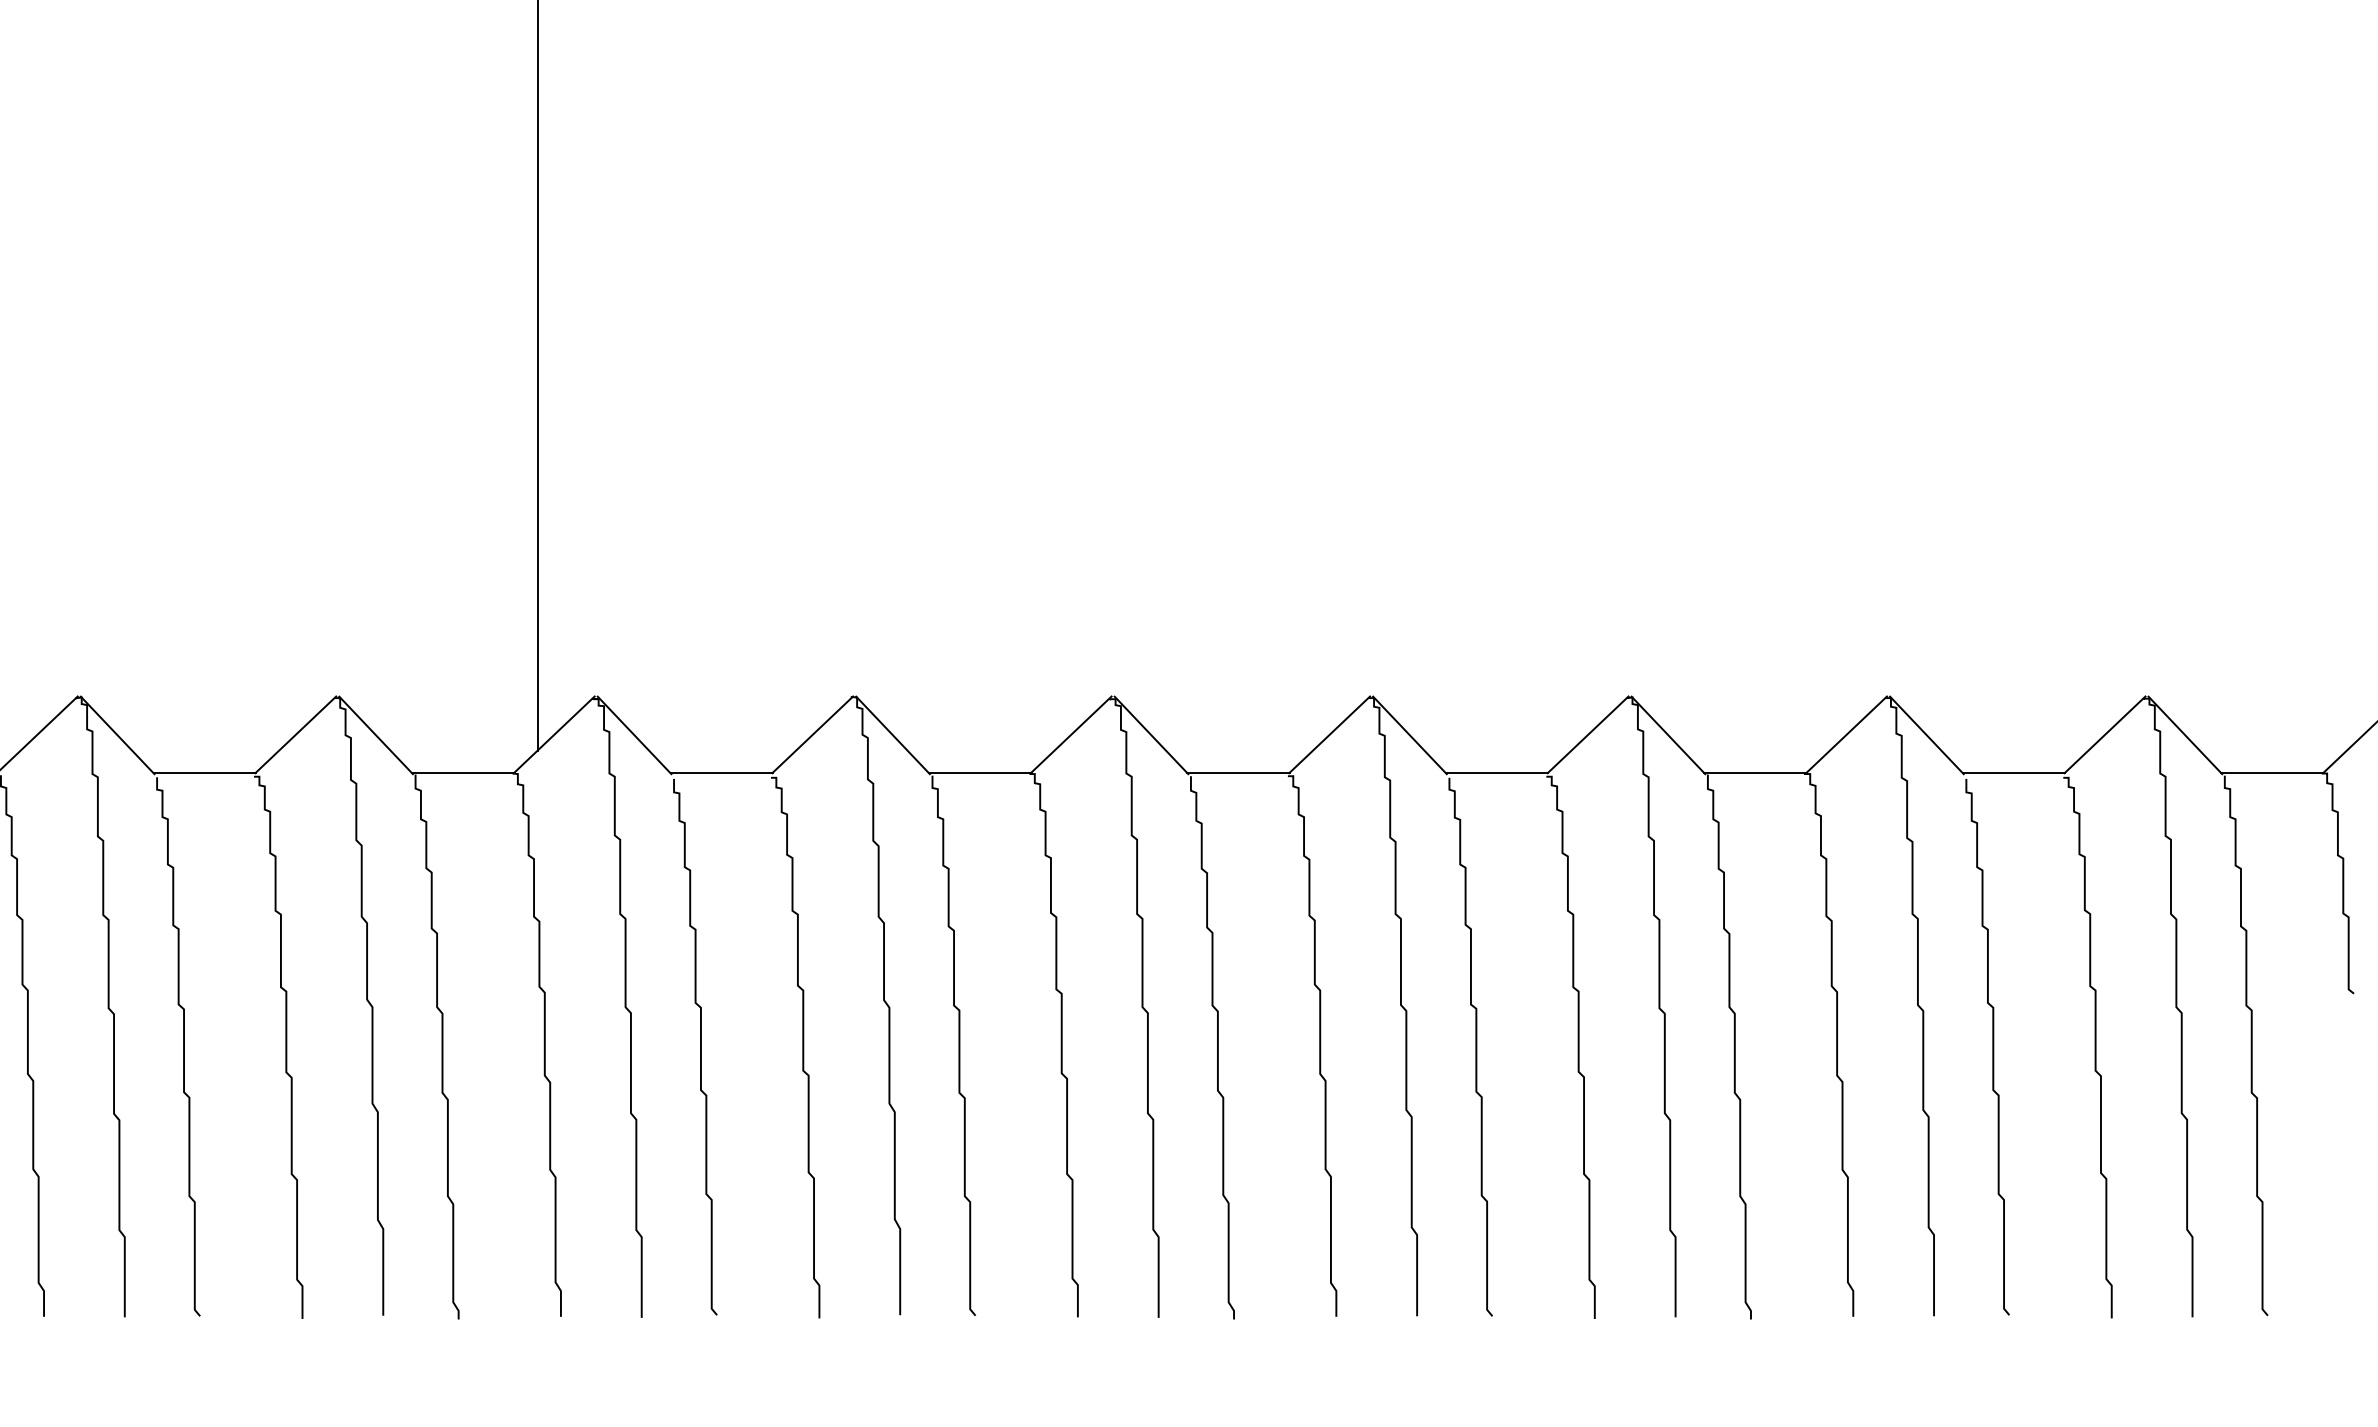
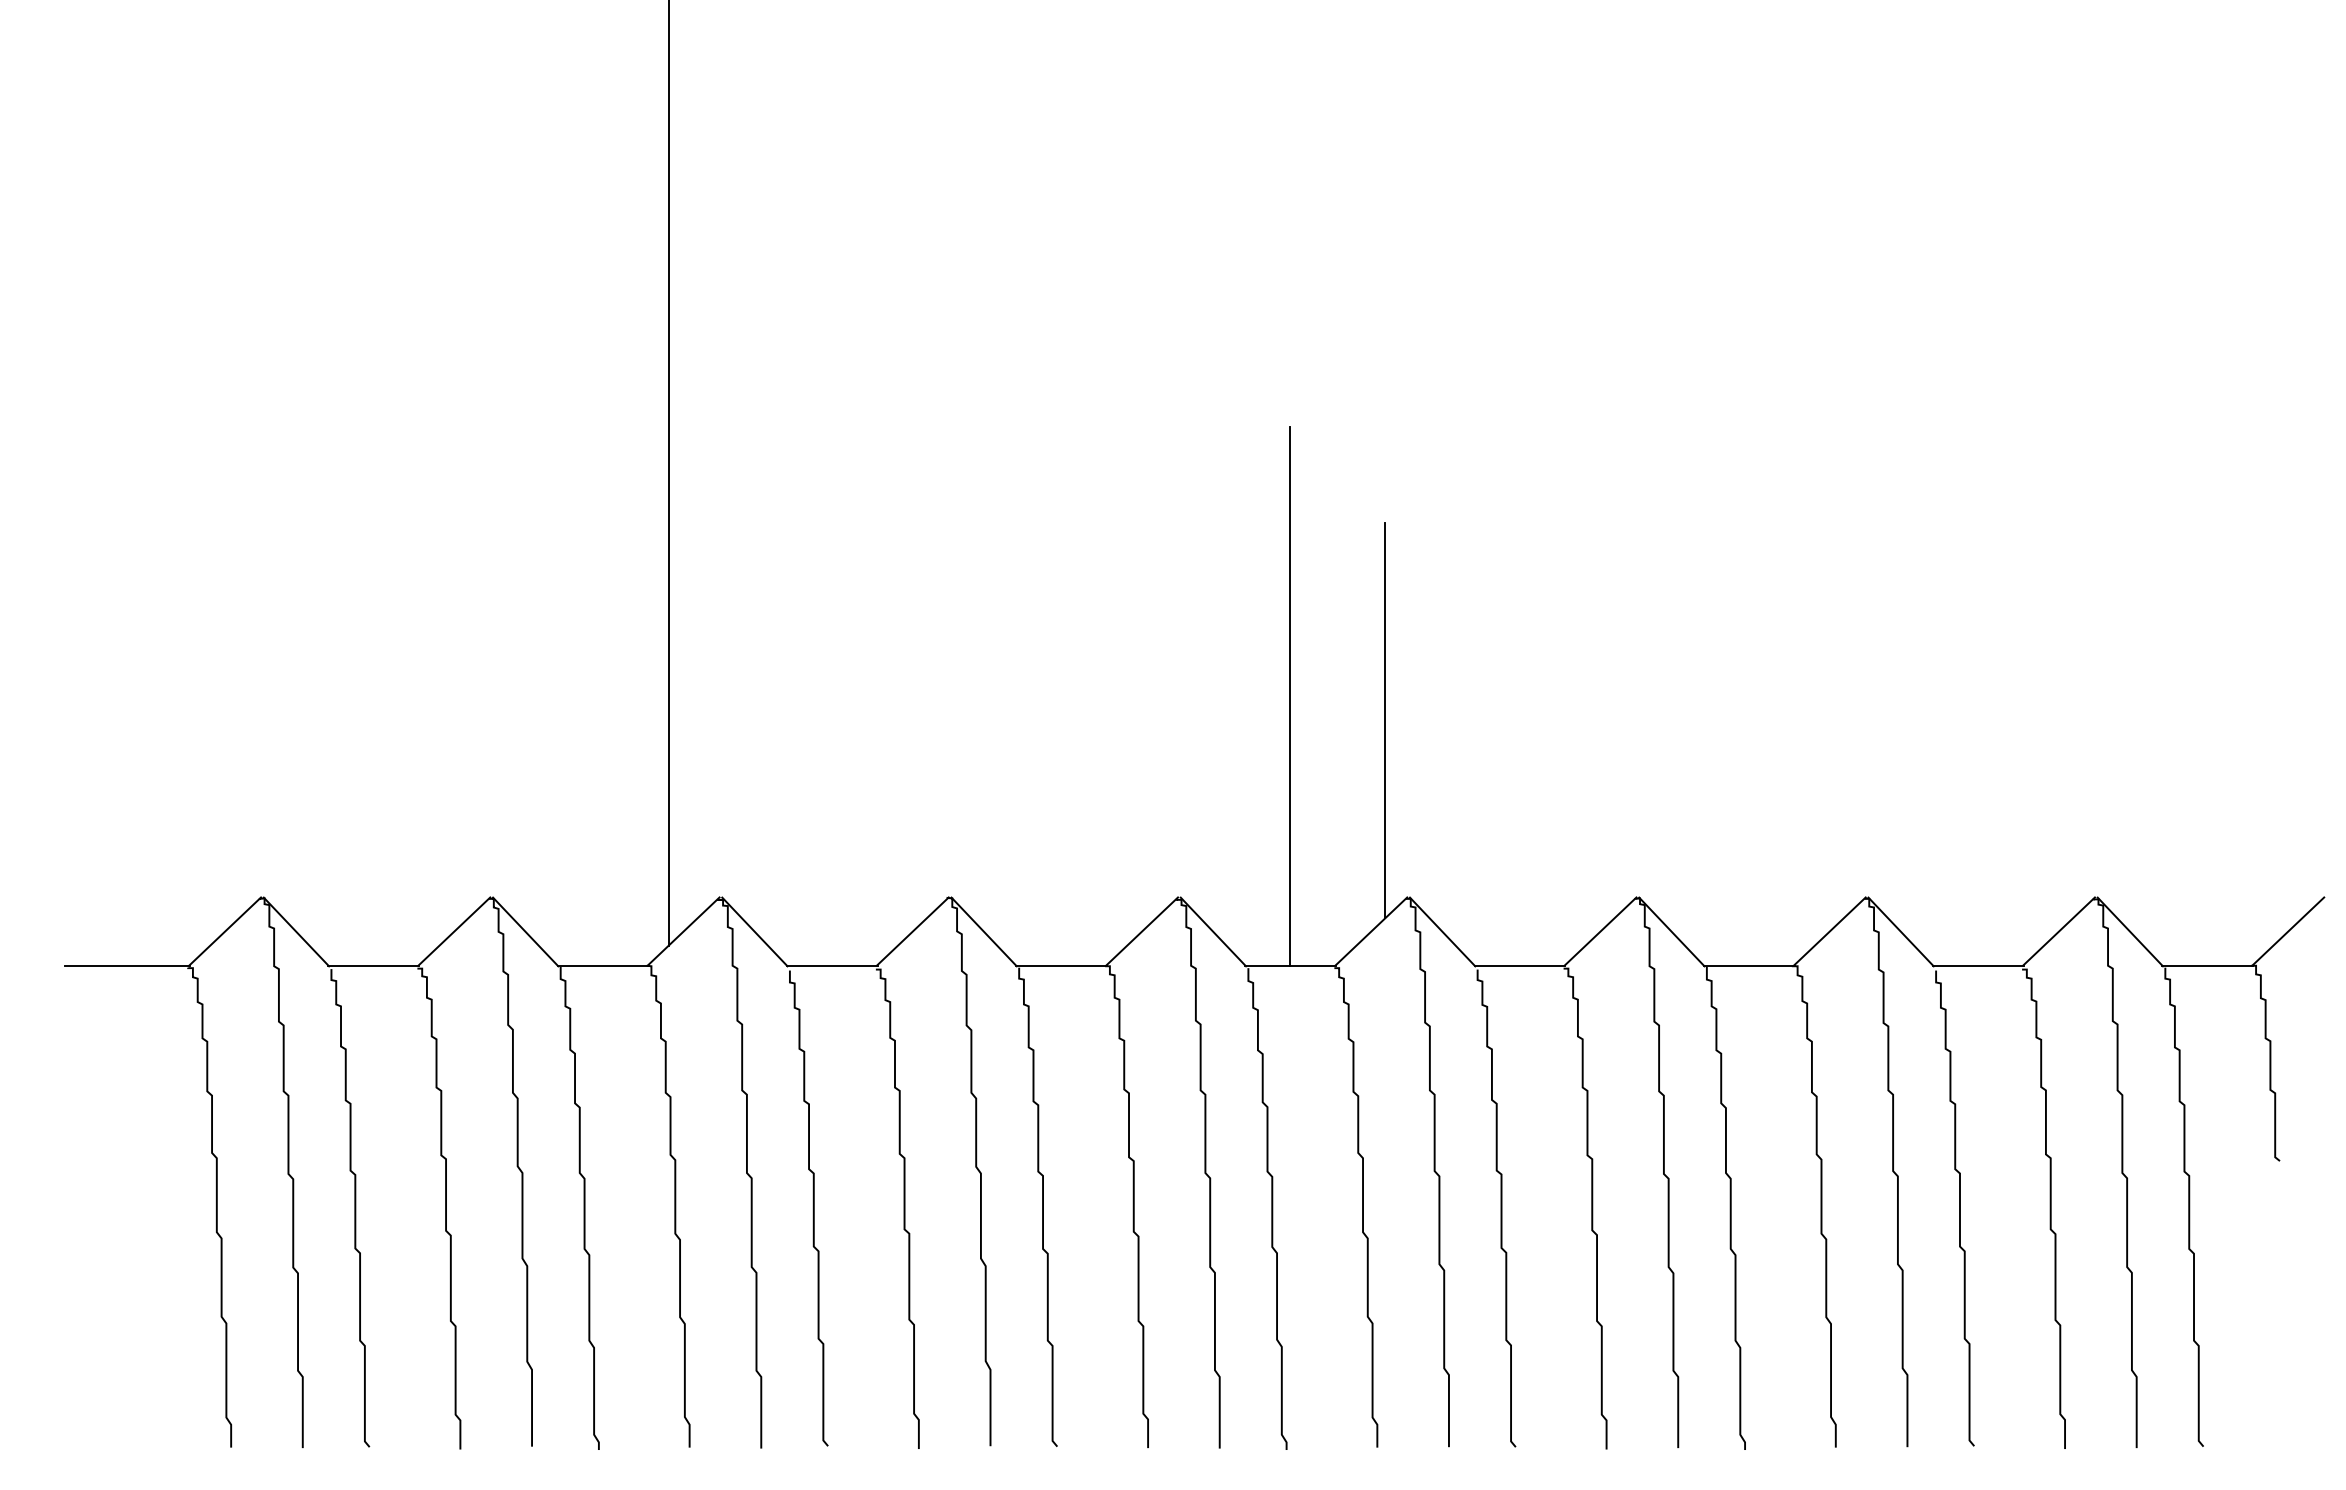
line: (1237, 469) -> (1289, 696), added
line: (1345, 496) -> (1385, 720), added

